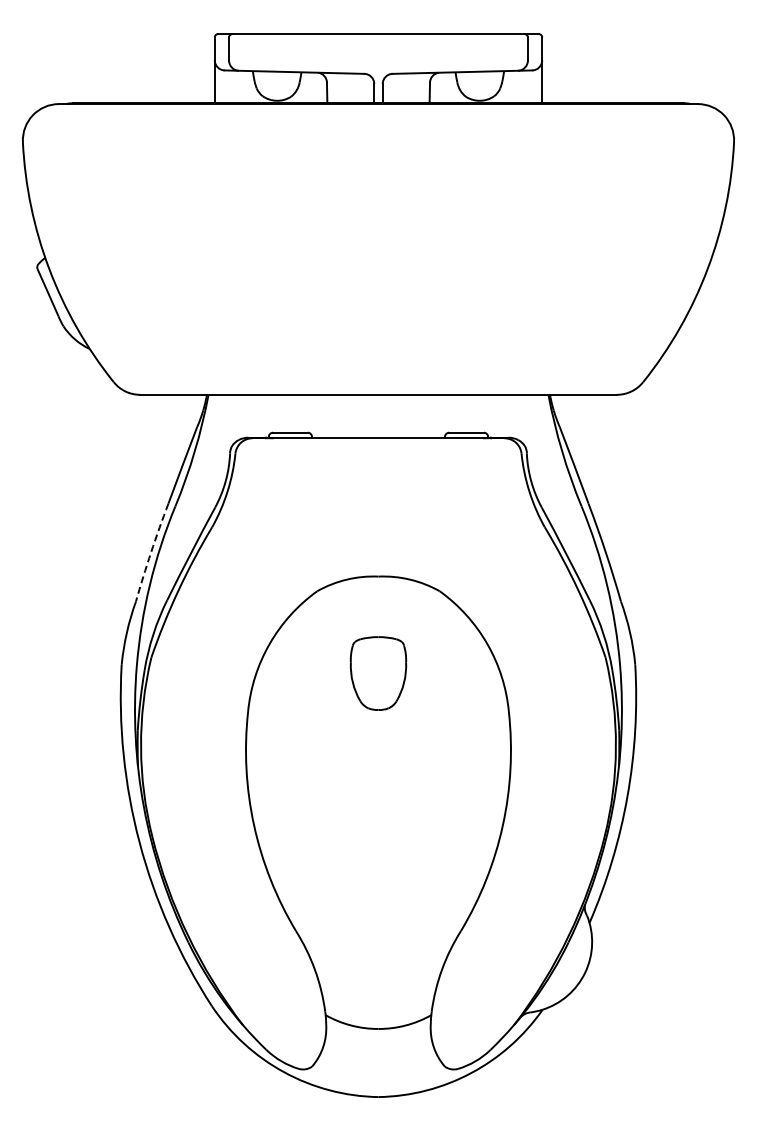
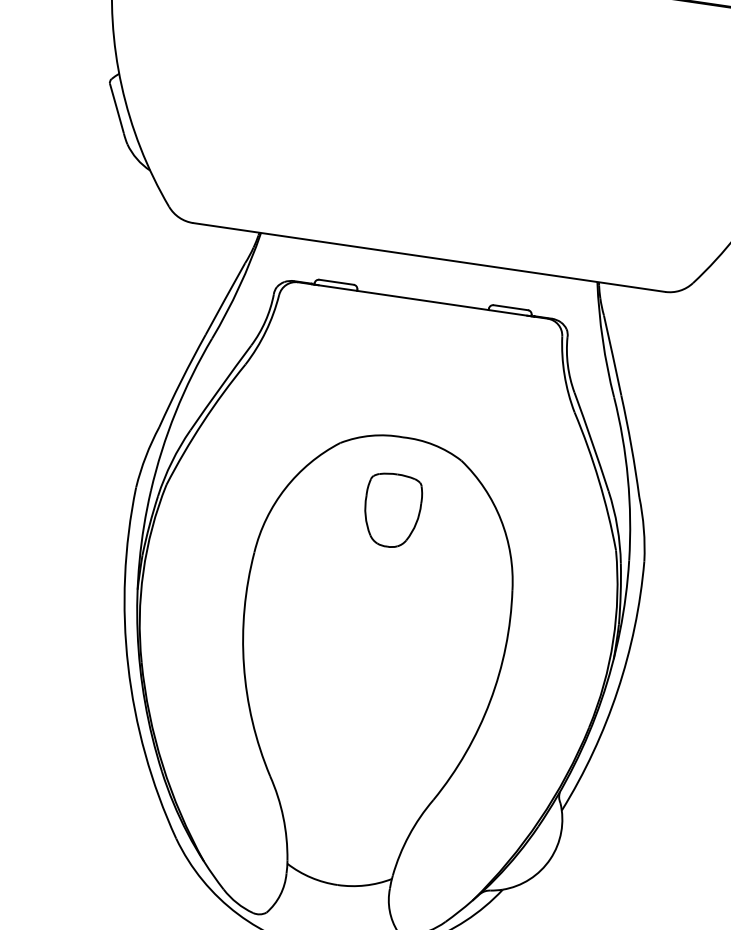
arc: (151, 552) -> (181, 380), dashed -> solid
part: (378, 673) -> (392, 510), moved

